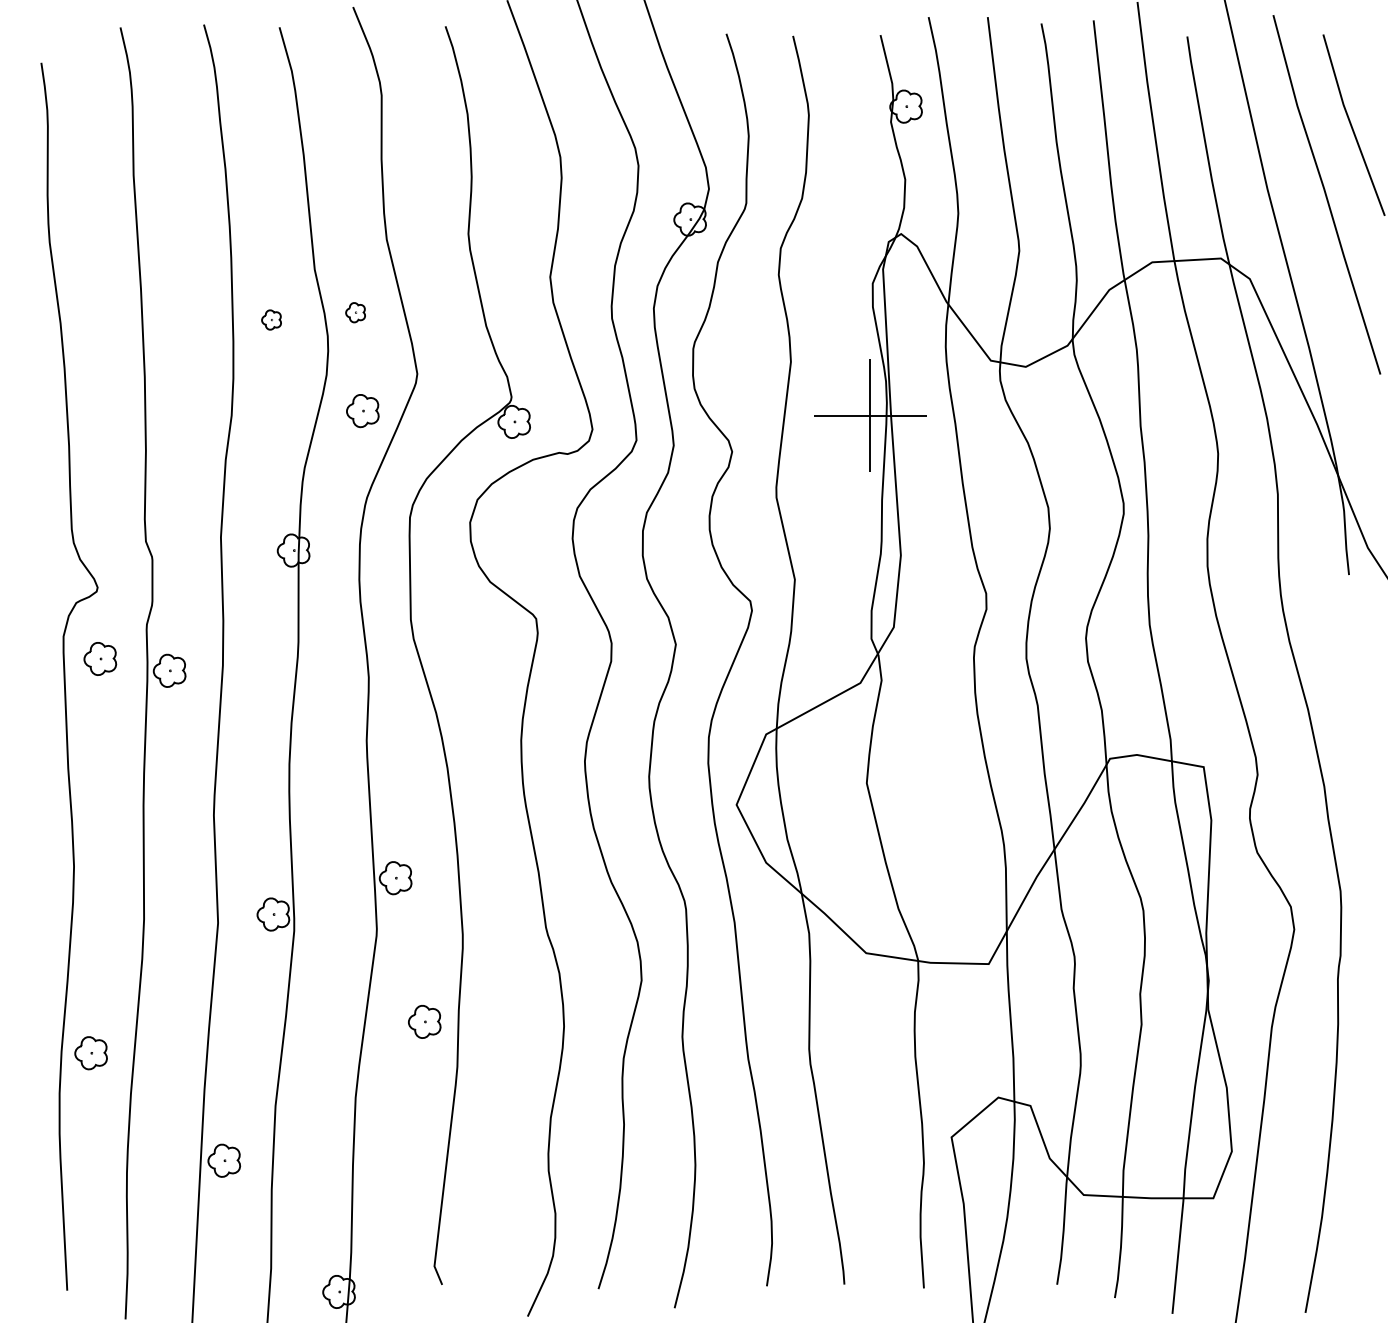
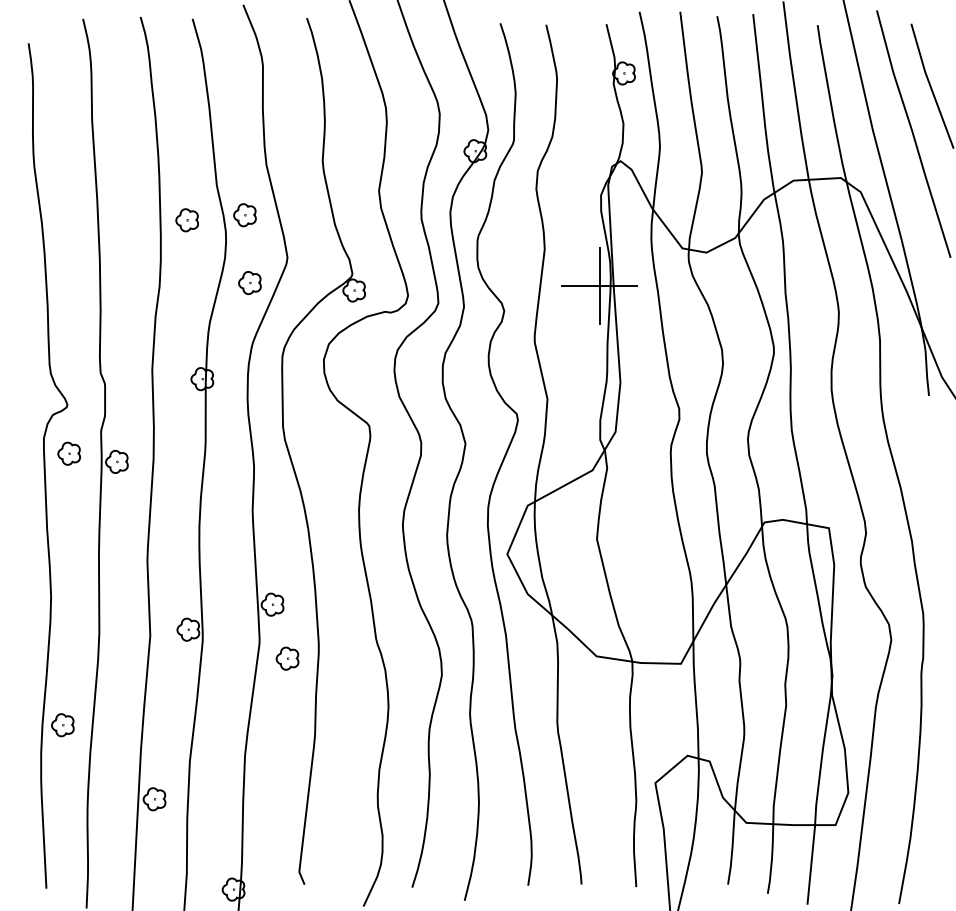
part: (354, 312) -> (244, 215), size x1.67
part: (270, 320) -> (186, 220), size x1.67
part: (424, 1021) -> (287, 658), moved

